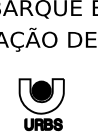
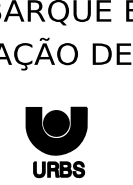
fill: (41, 96) -> (56, 131), added

